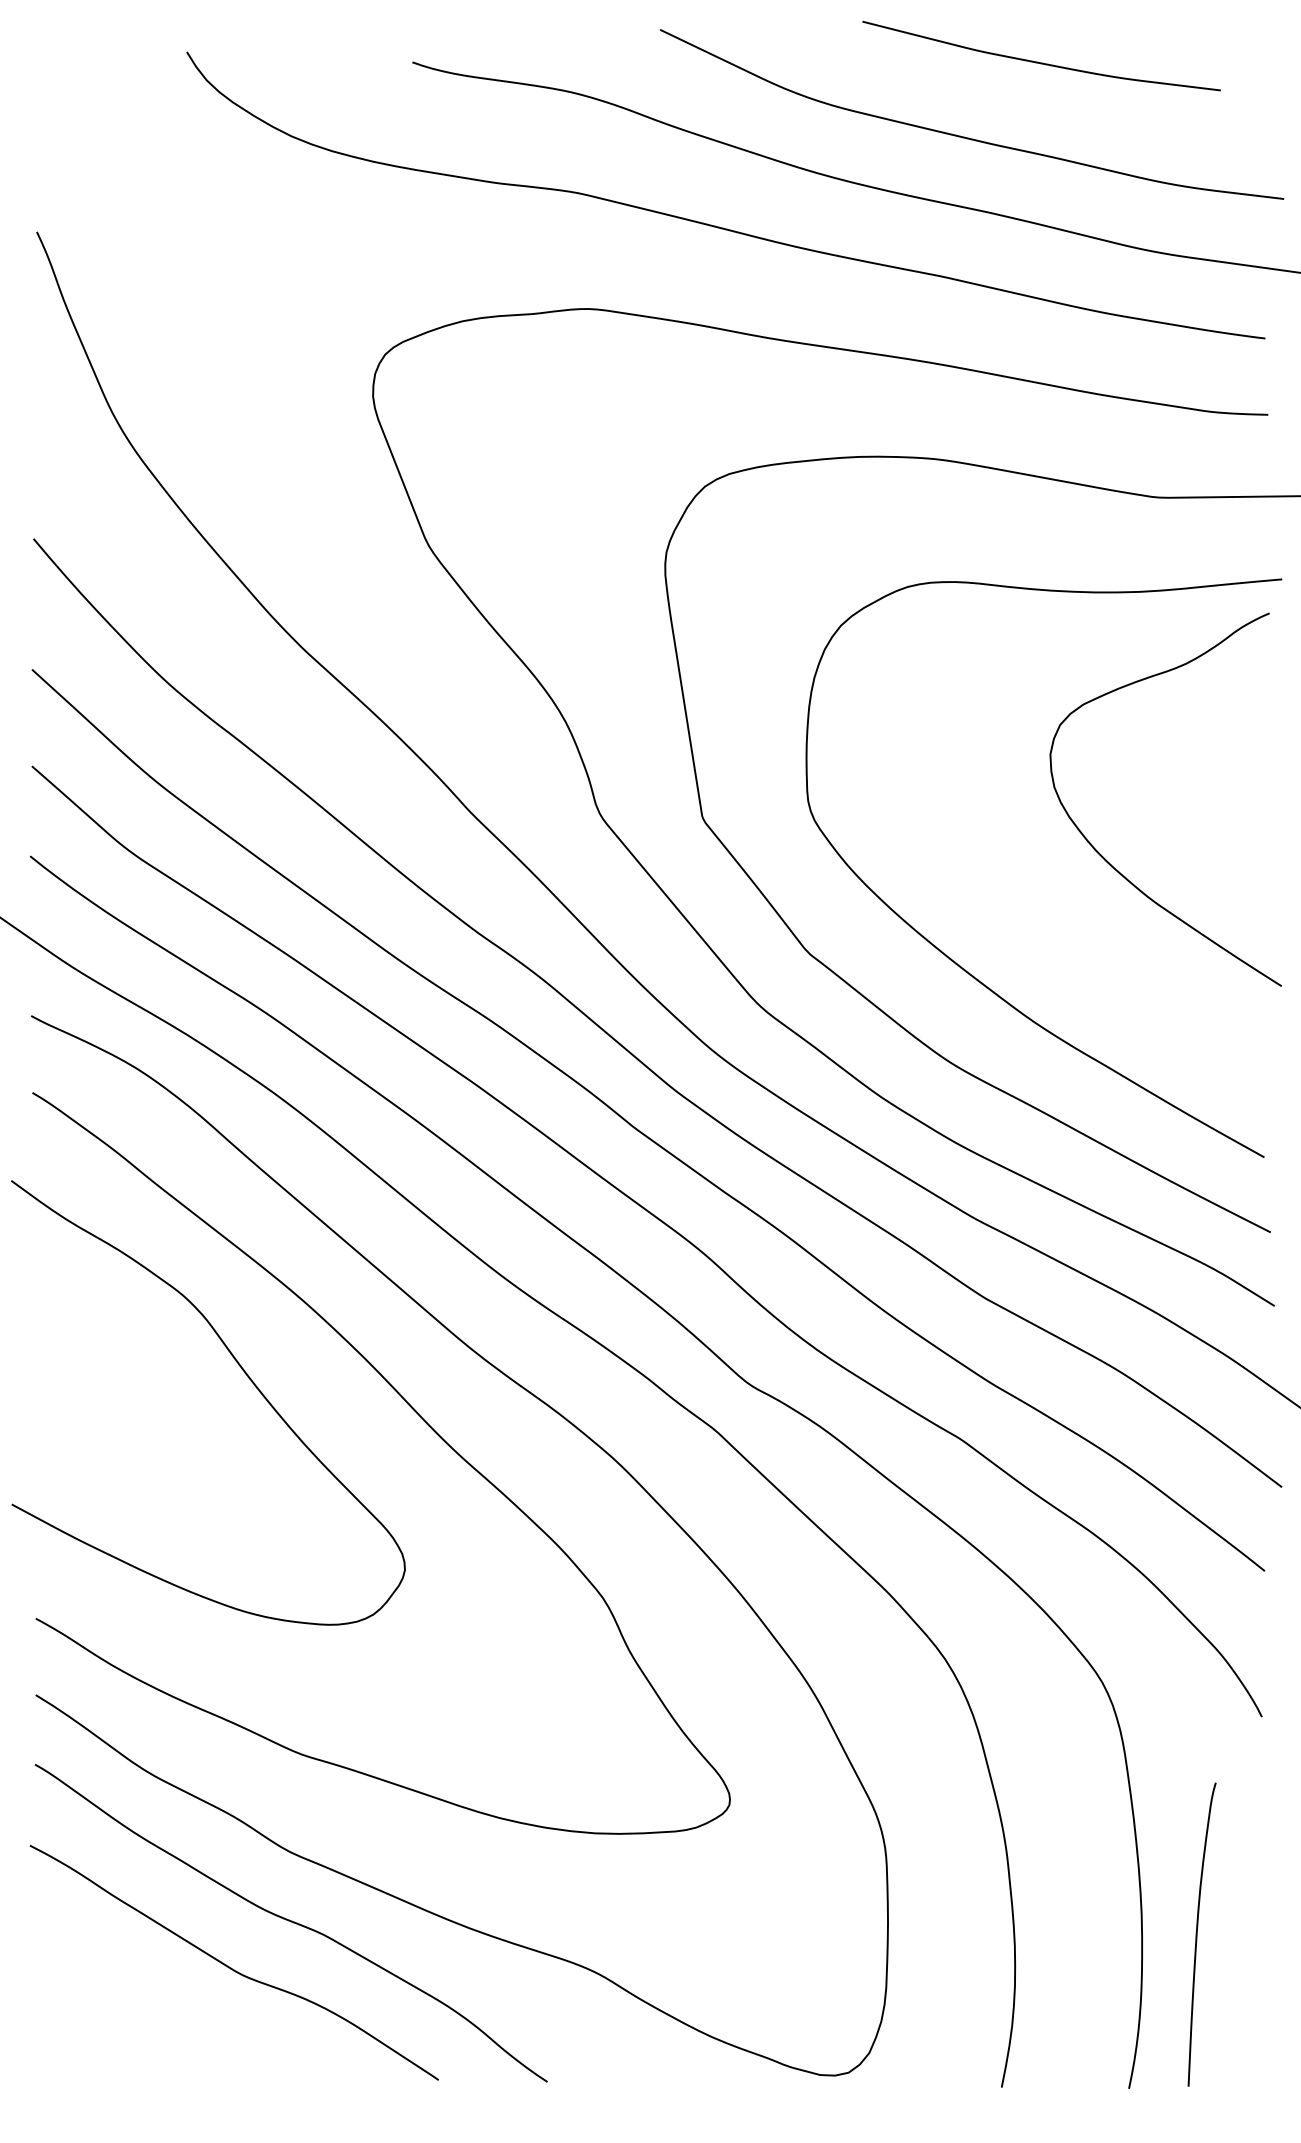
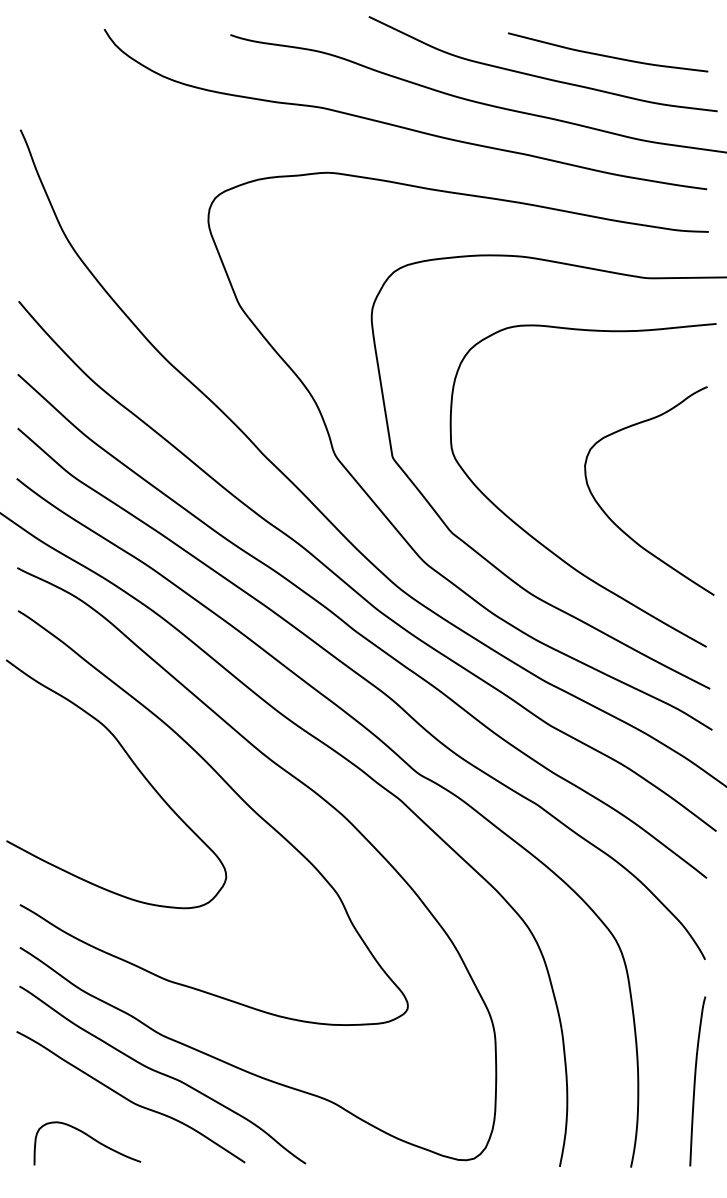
curve: (1042, 61) -> (608, 55), moved
curve: (1113, 864) -> (620, 527), moved
curve: (1197, 1934) -> (695, 1081), moved
curve: (162, 2036) -> (90, 1138), added

